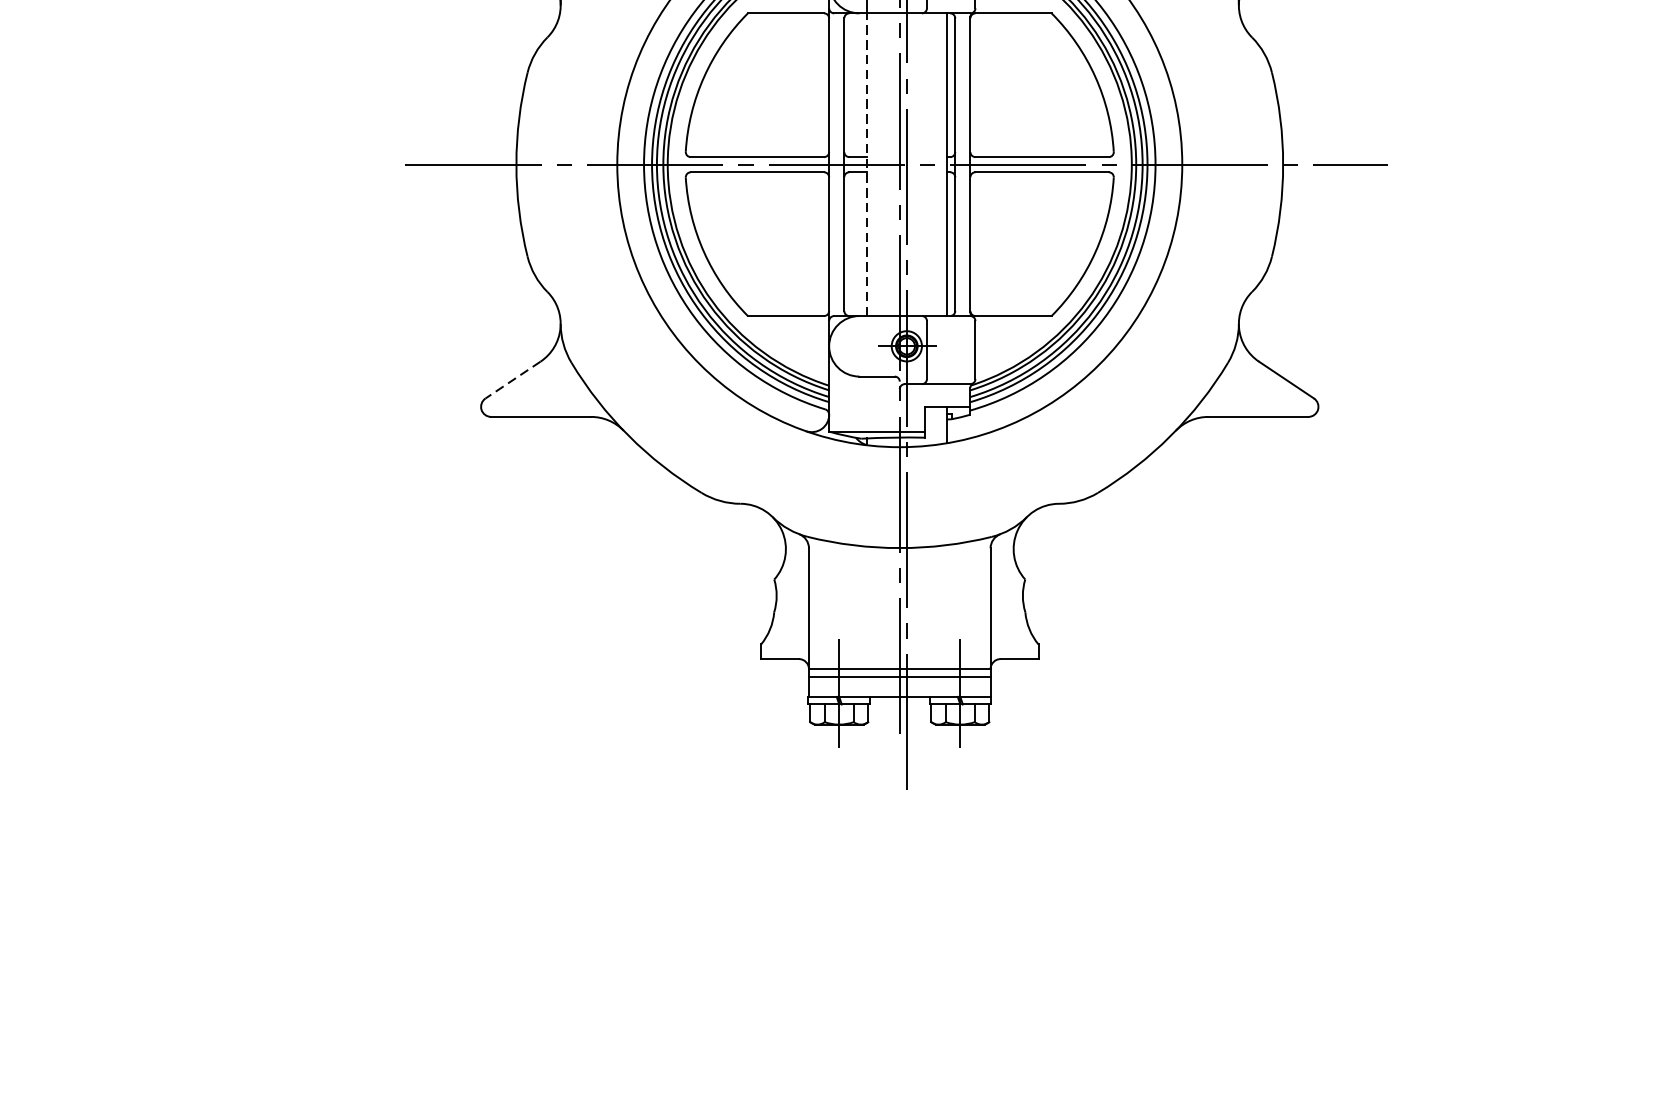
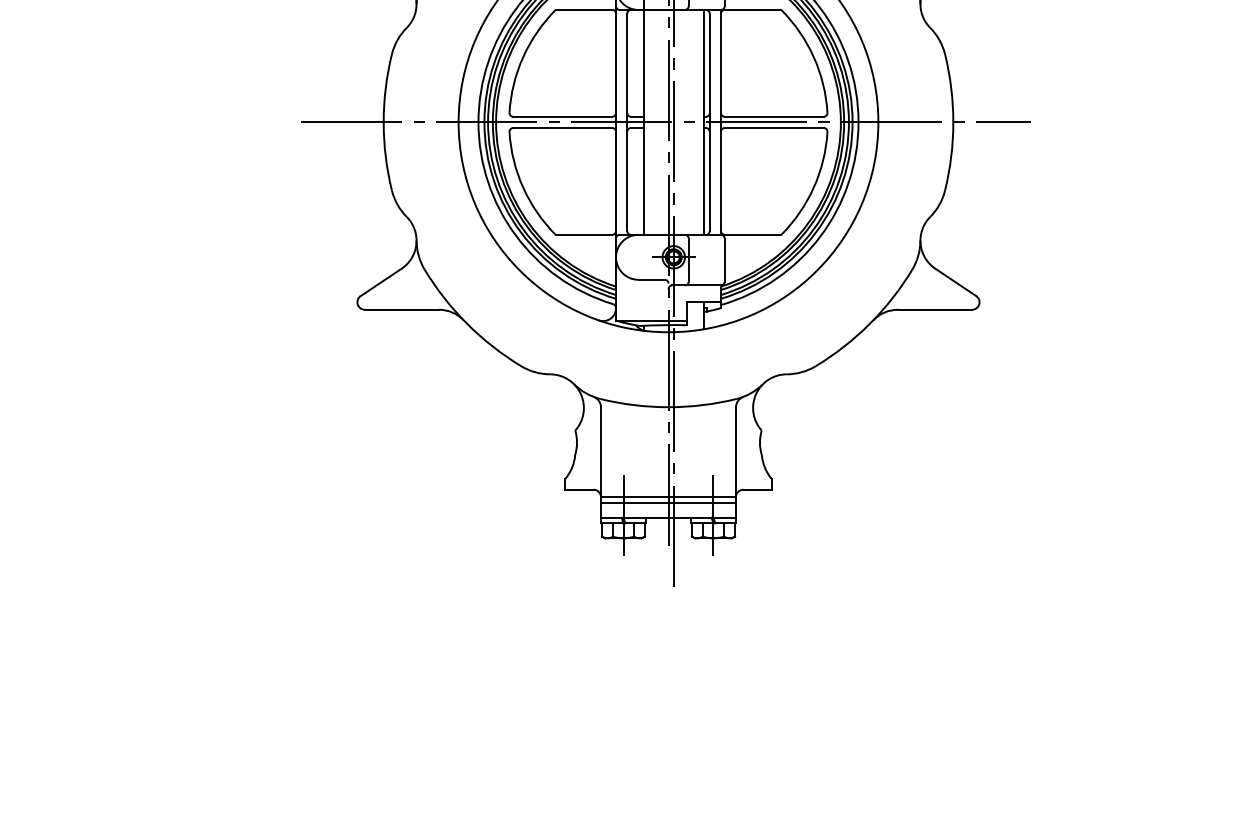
line: (866, 163) -> (643, 121), dashed -> solid
line: (513, 380) -> (381, 282), dashed -> solid

